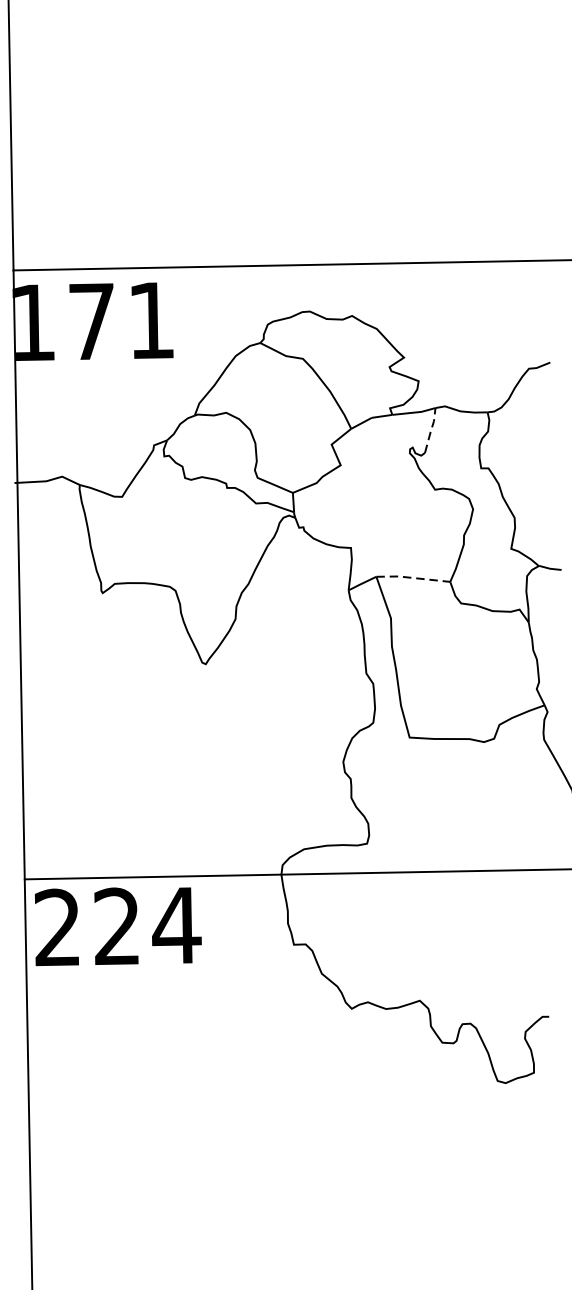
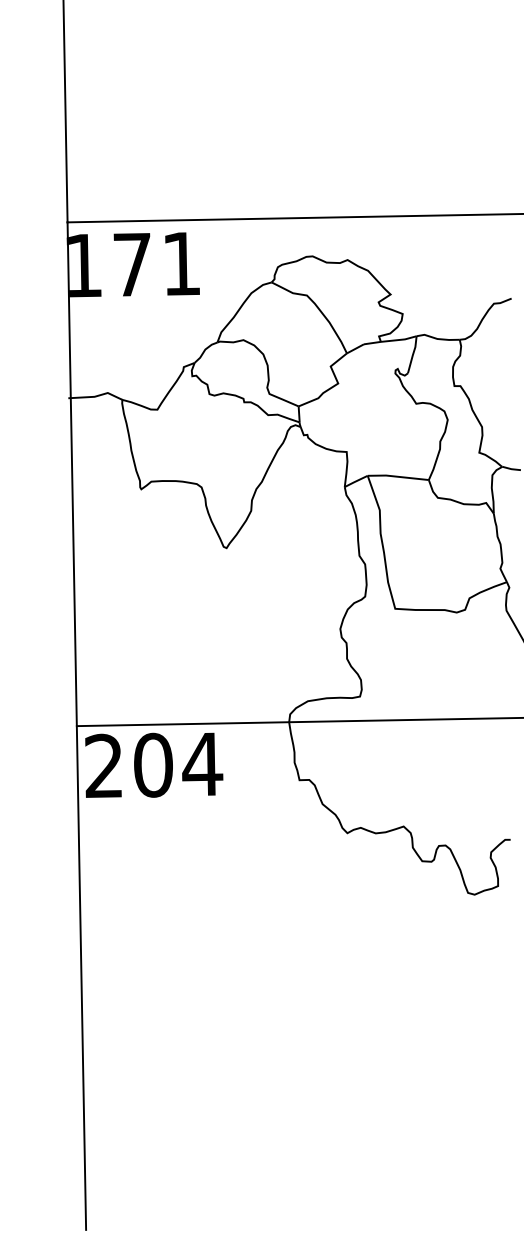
line: (431, 430) -> (413, 354), dashed -> solid
line: (413, 577) -> (398, 476), dashed -> solid
text: (117, 925) -> (153, 764), 224 -> 204

